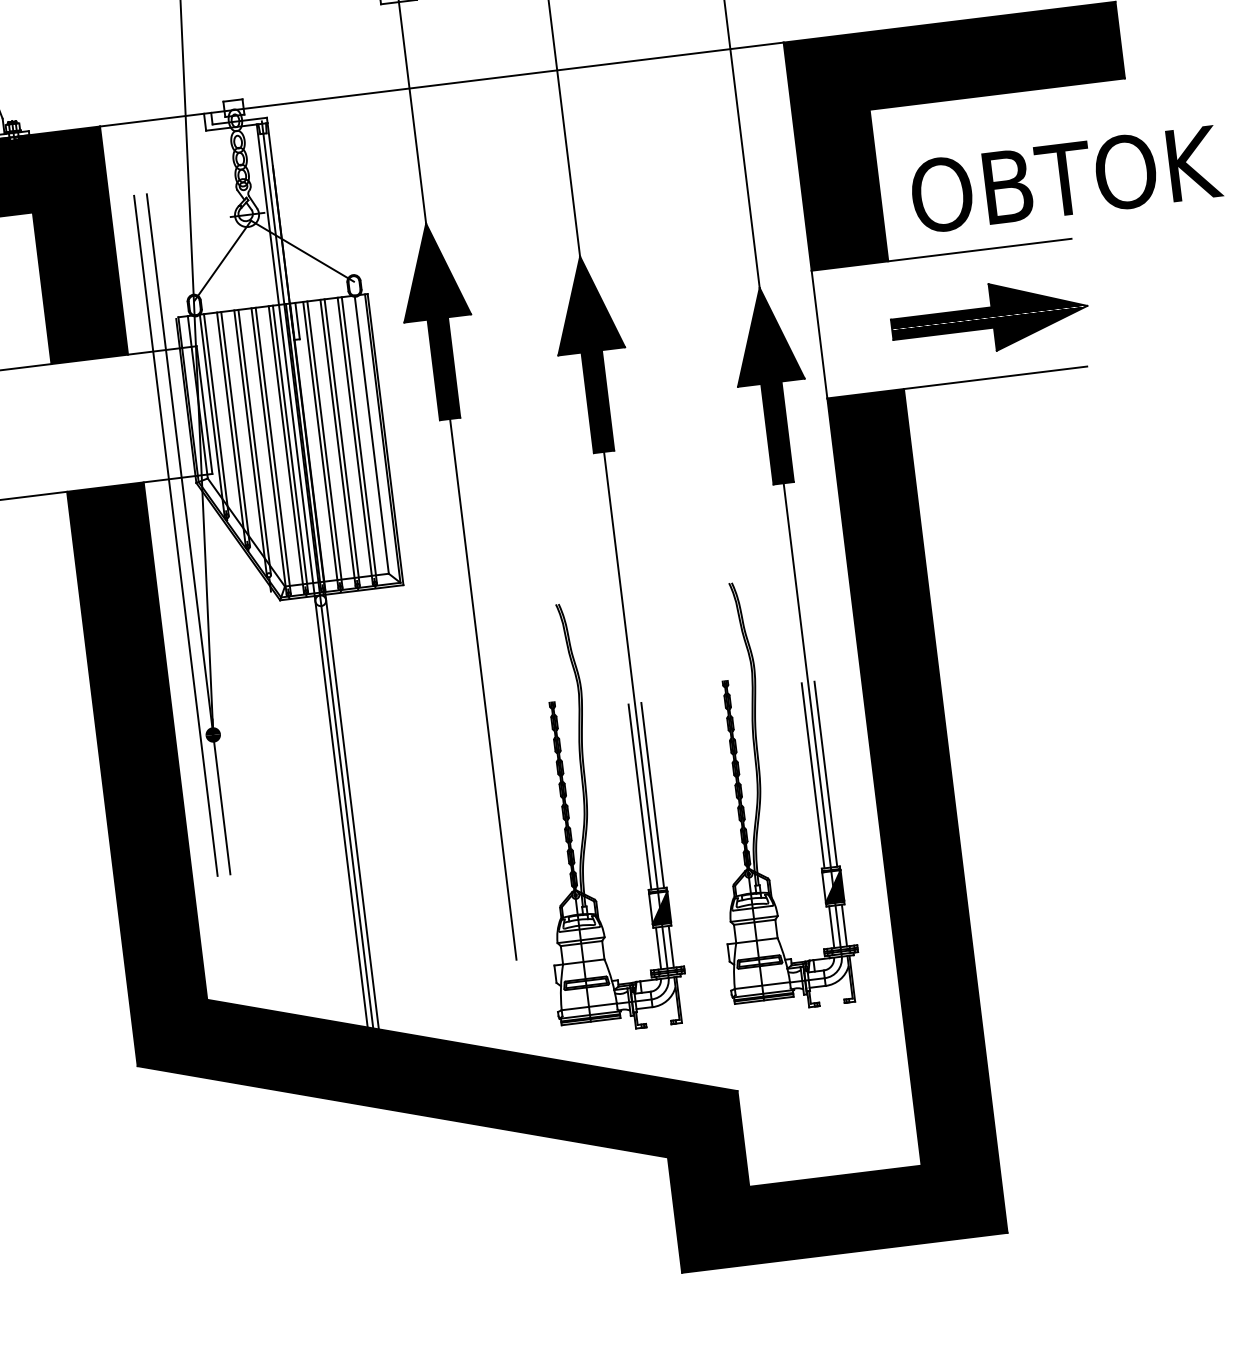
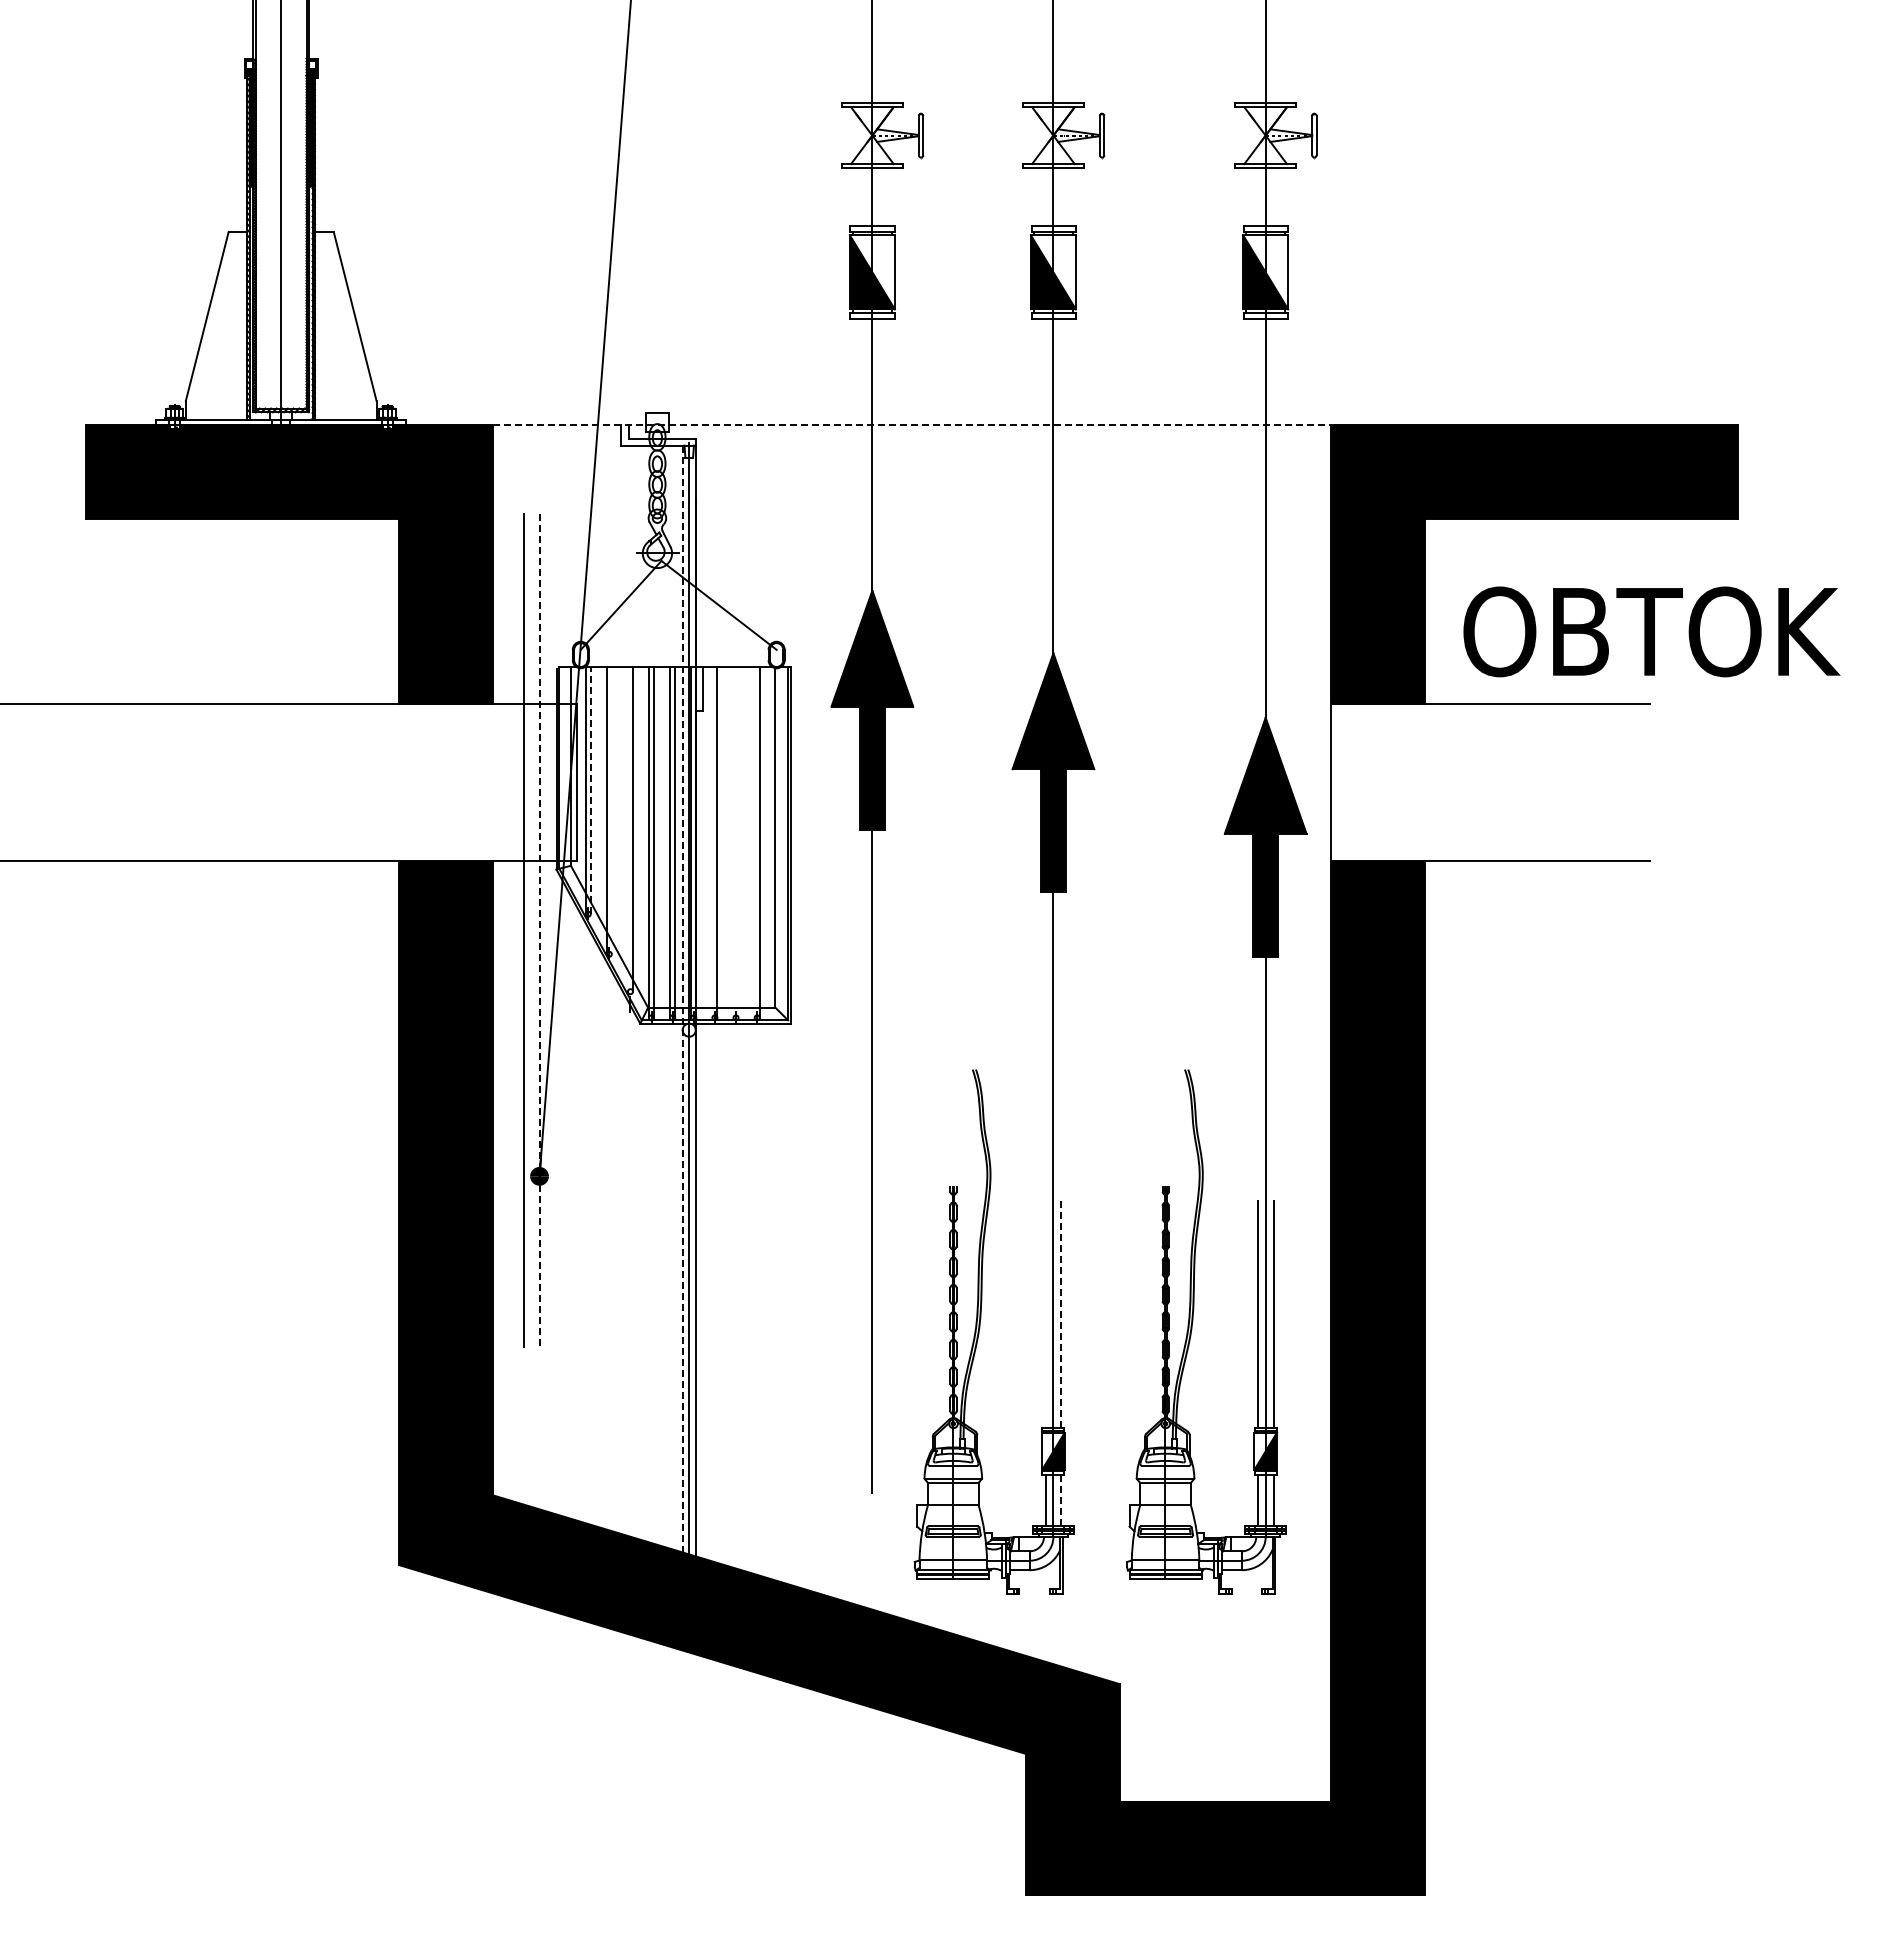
line: (442, 84) -> (912, 424), solid -> dashed
part: (990, 317) -> (1539, 787), removed
line: (216, 415) -> (590, 790), solid -> dashed
line: (235, 429) -> (611, 810), removed
line: (355, 440) -> (754, 841), removed
line: (342, 441) -> (738, 841), removed
line: (250, 442) -> (627, 828), removed
line: (337, 442) -> (733, 841), removed
line: (320, 444) -> (712, 841), removed
line: (188, 534) -> (539, 930), solid -> dashed
line: (312, 576) -> (682, 999), solid -> dashed
line: (652, 795) -> (1061, 1314), solid -> dashed
line: (639, 796) -> (1045, 1314), removed
line: (671, 947) -> (1061, 1500), solid -> dashed

